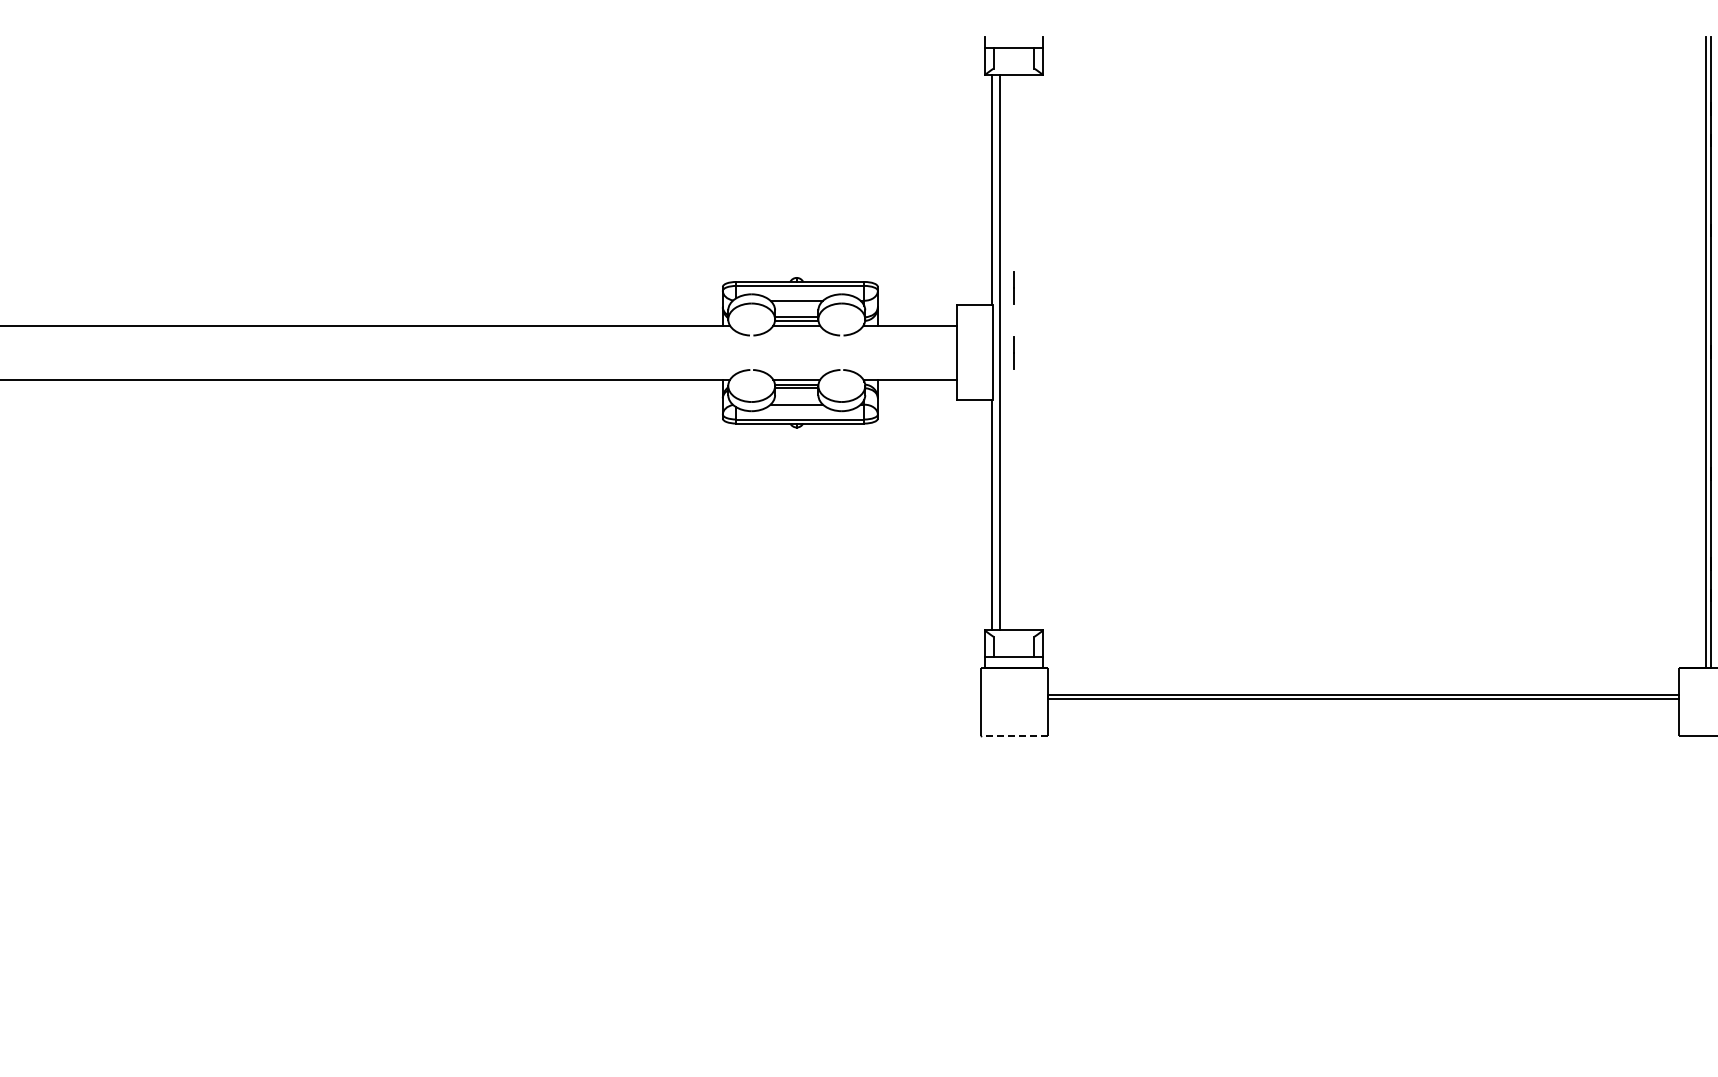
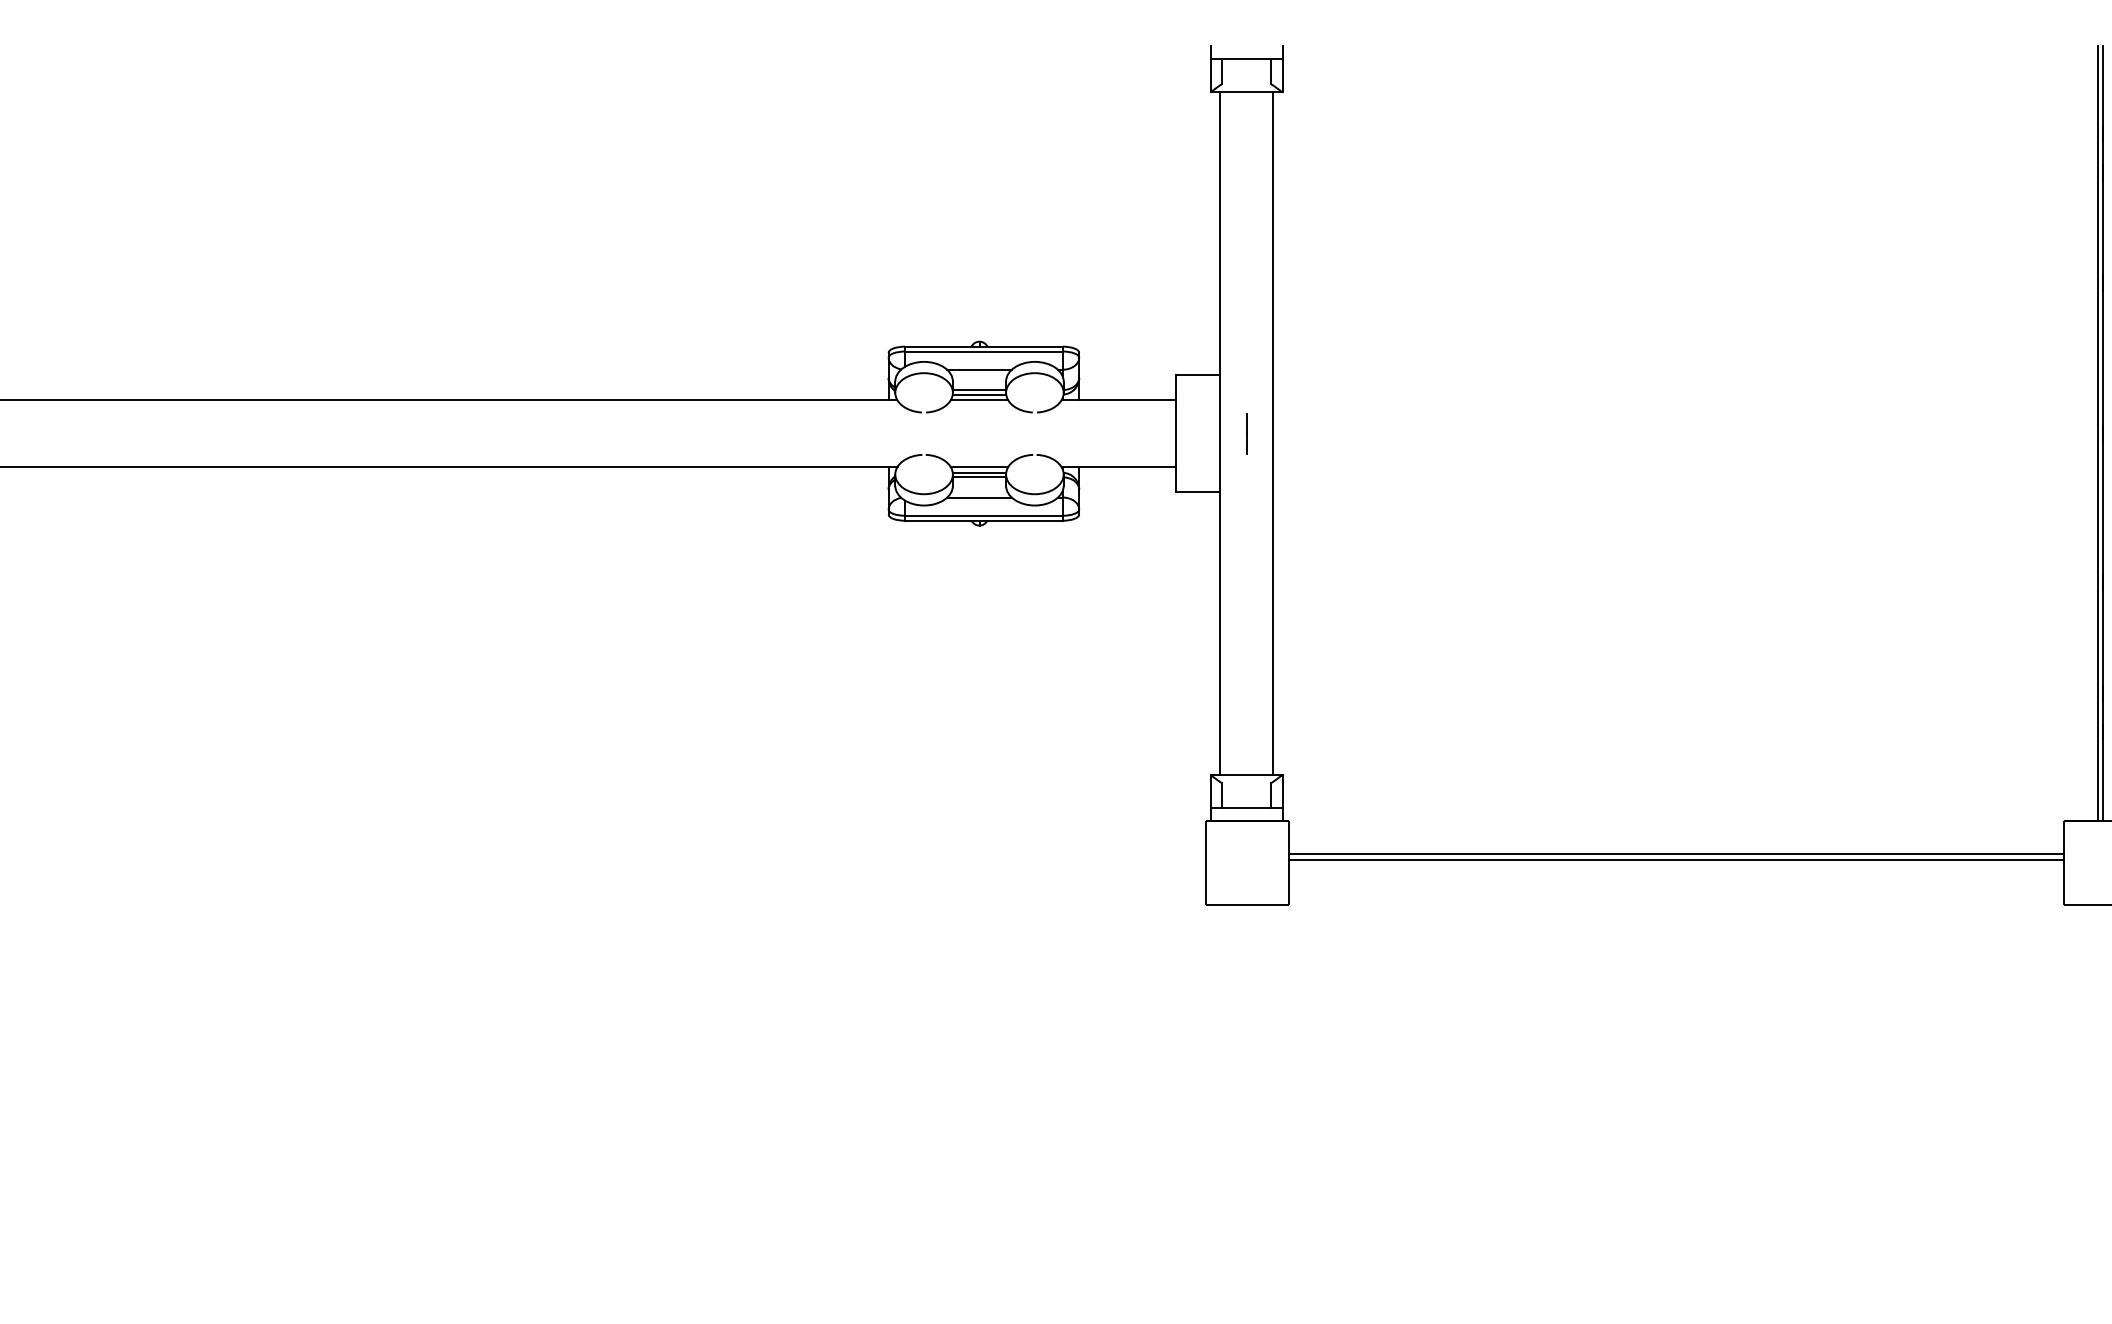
line: (1013, 287) -> (1245, 353), removed
line: (999, 352) -> (1272, 433), moved
line: (1013, 735) -> (1245, 904), dashed -> solid

